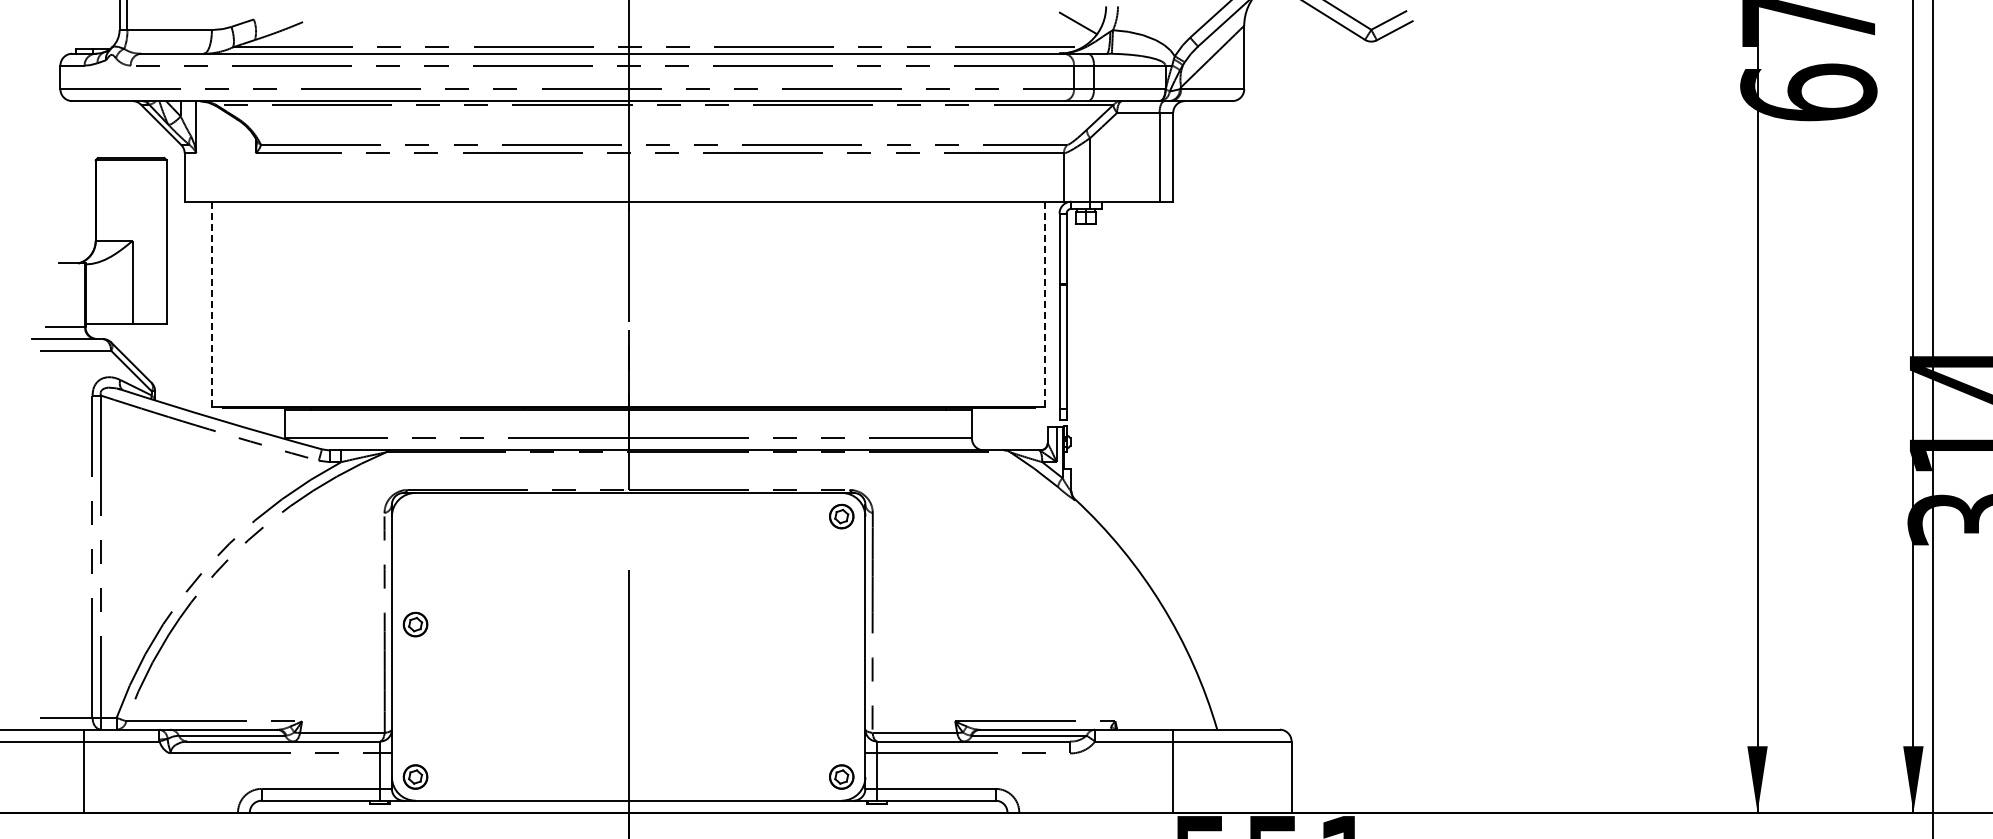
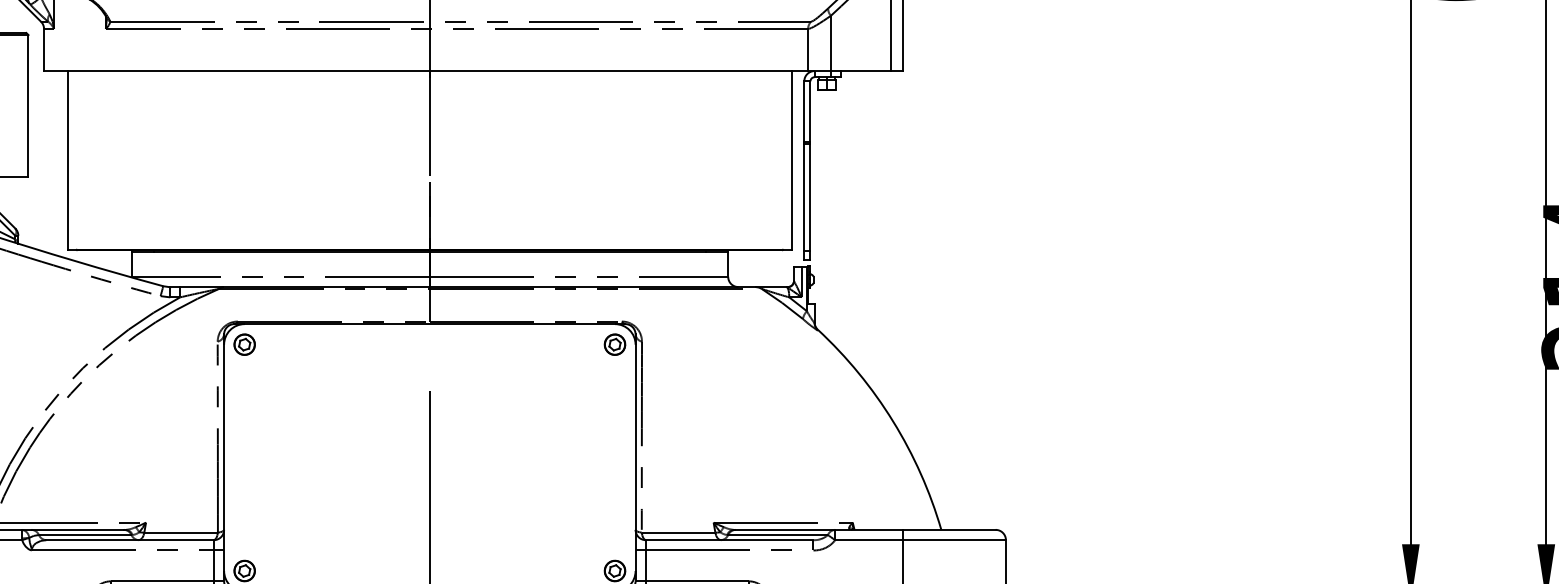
line: (211, 304) -> (67, 160), dashed -> solid
line: (1045, 304) -> (792, 160), dashed -> solid
part: (415, 624) -> (244, 344), moved

